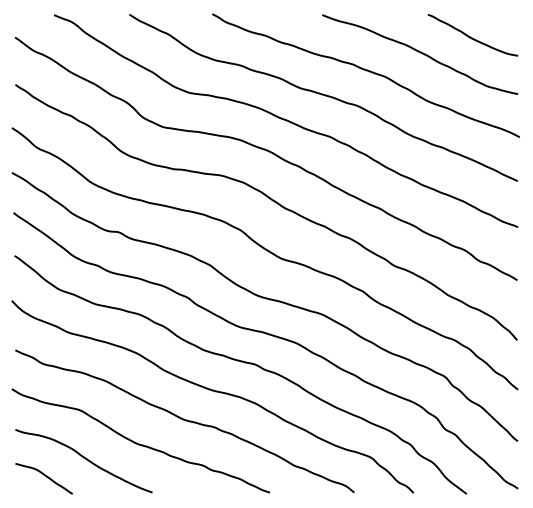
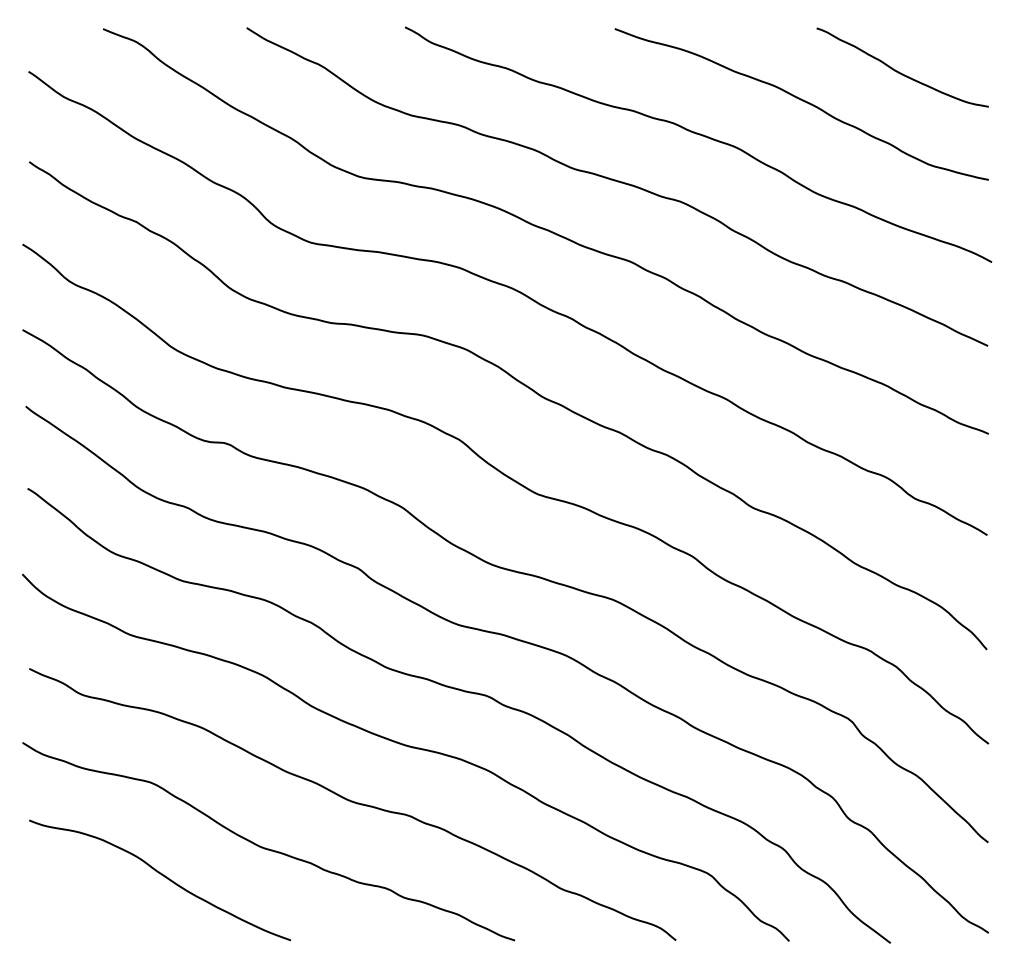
curve: (44, 476) -> (84, 909), removed

